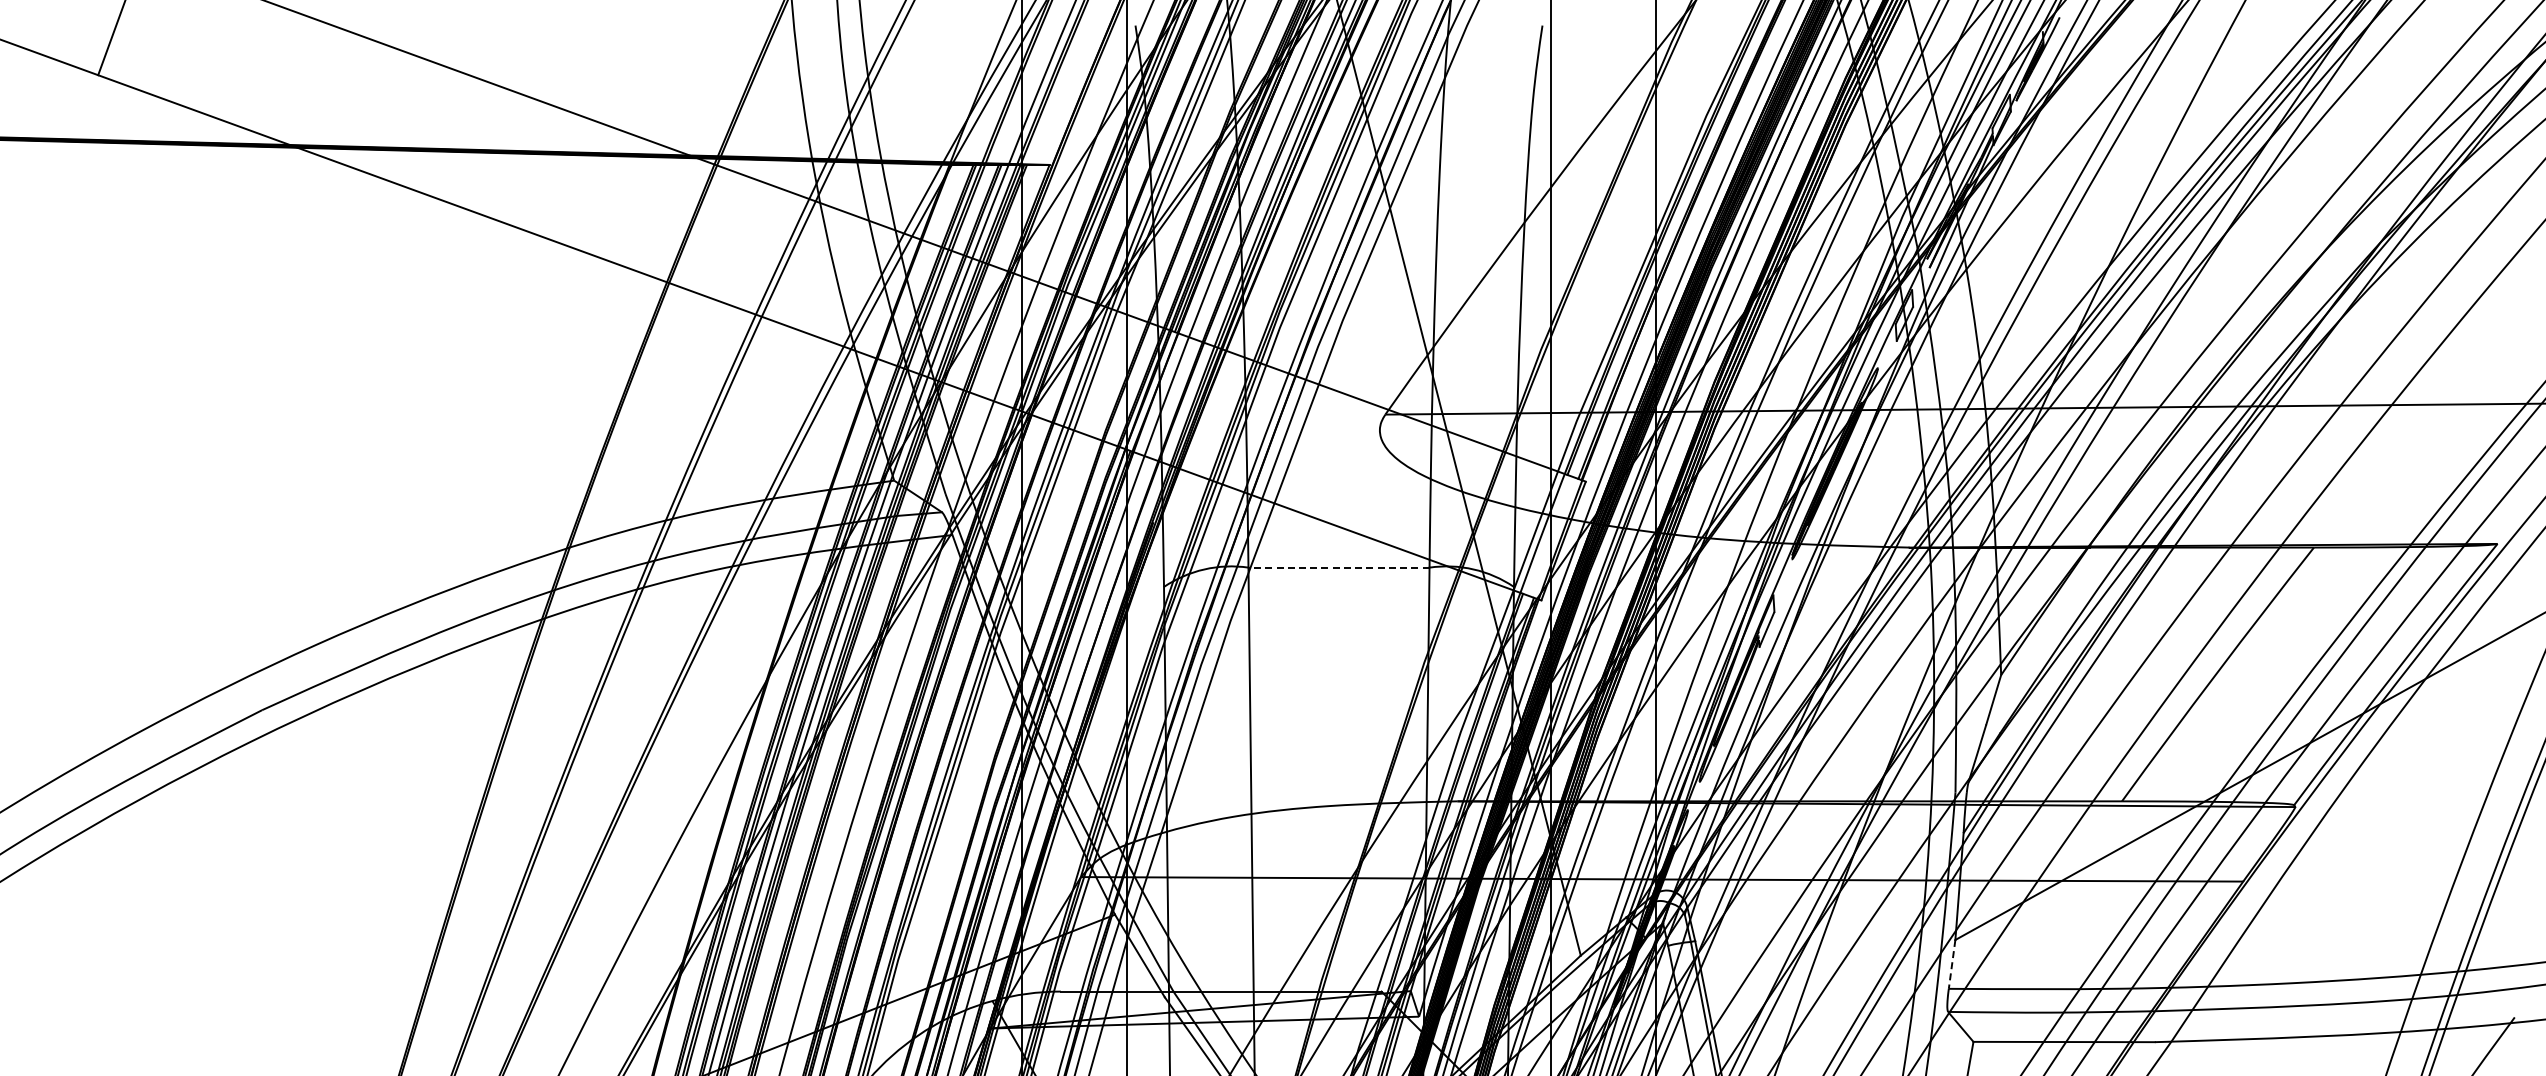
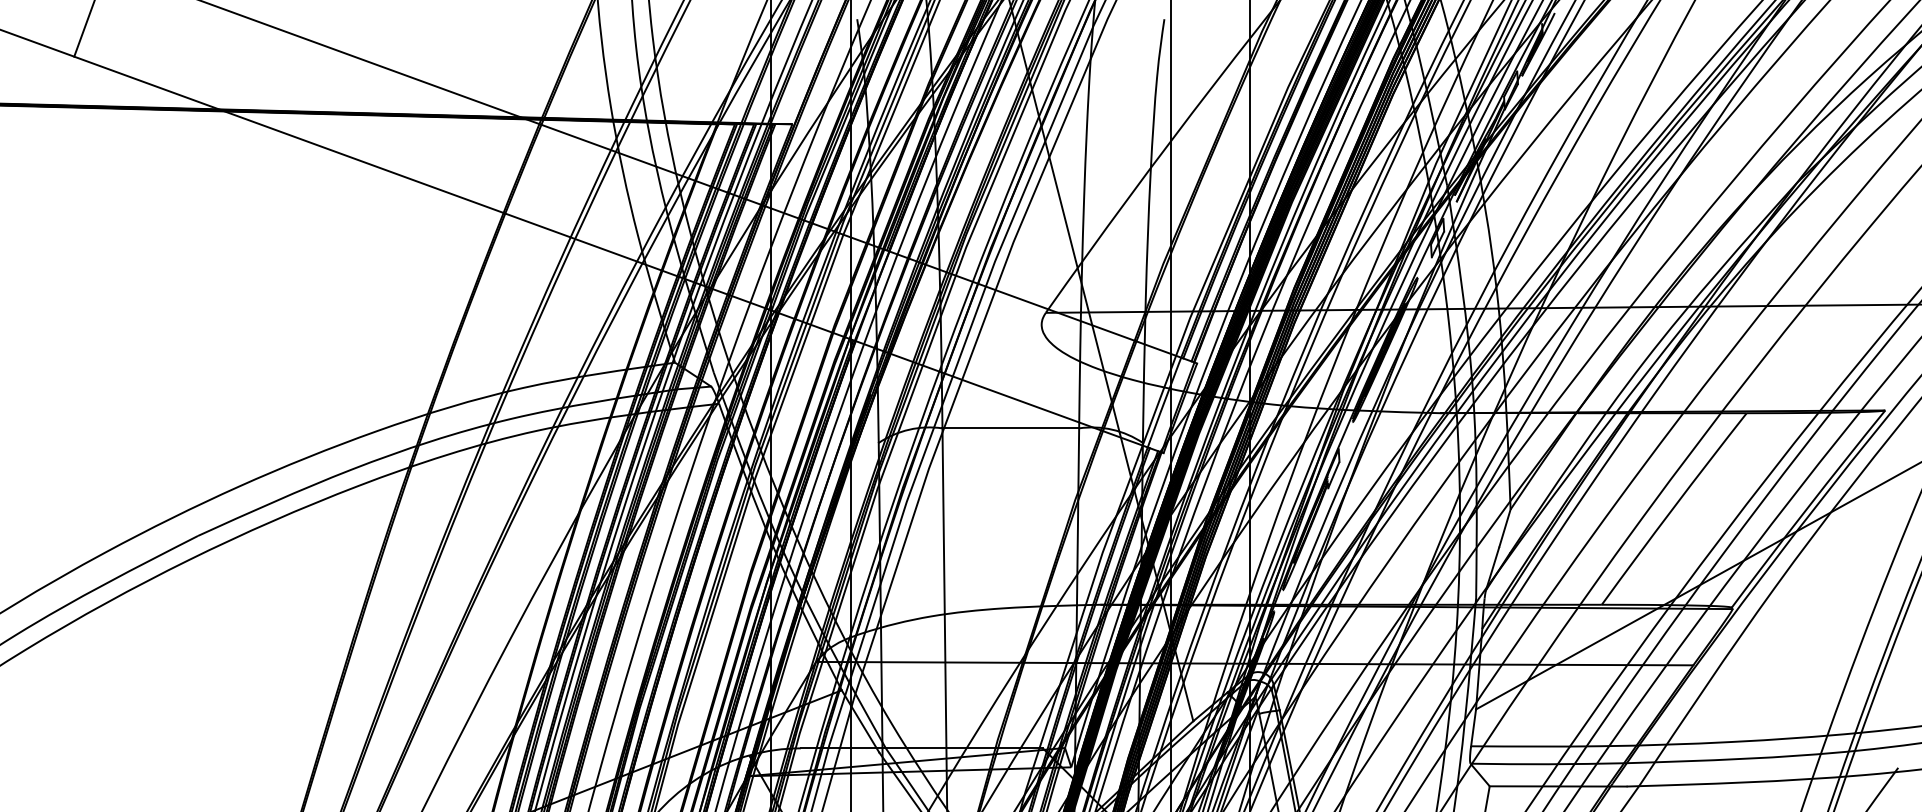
line: (1339, 567) -> (1011, 428), dashed -> solid
line: (1952, 964) -> (1473, 727), dashed -> solid

